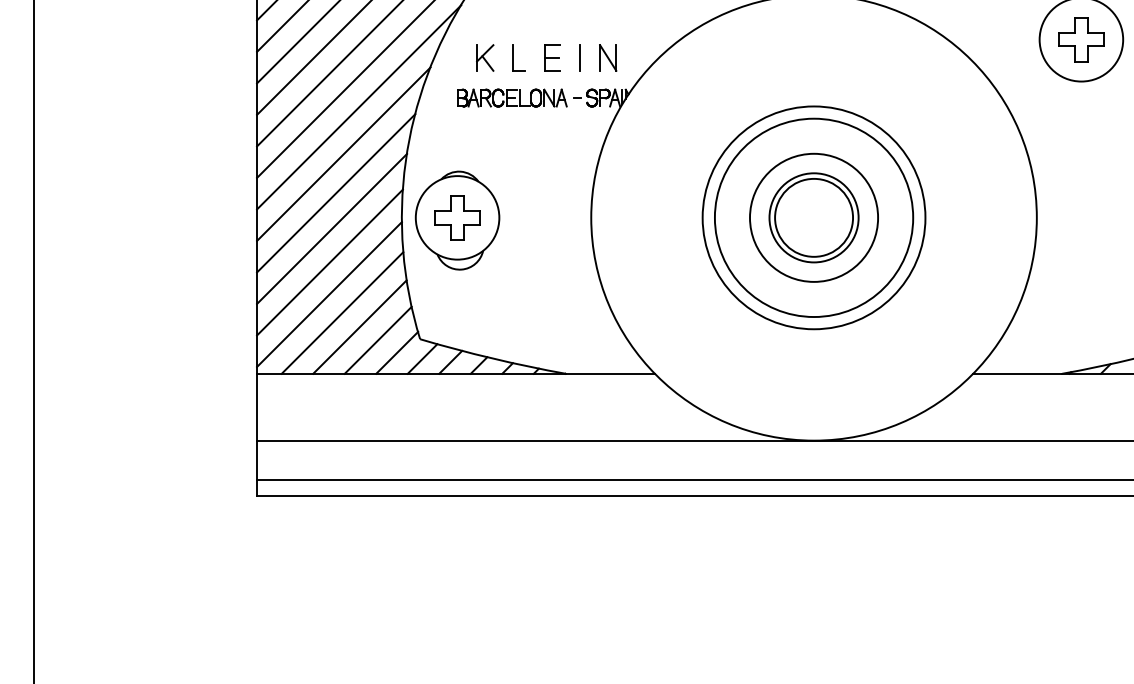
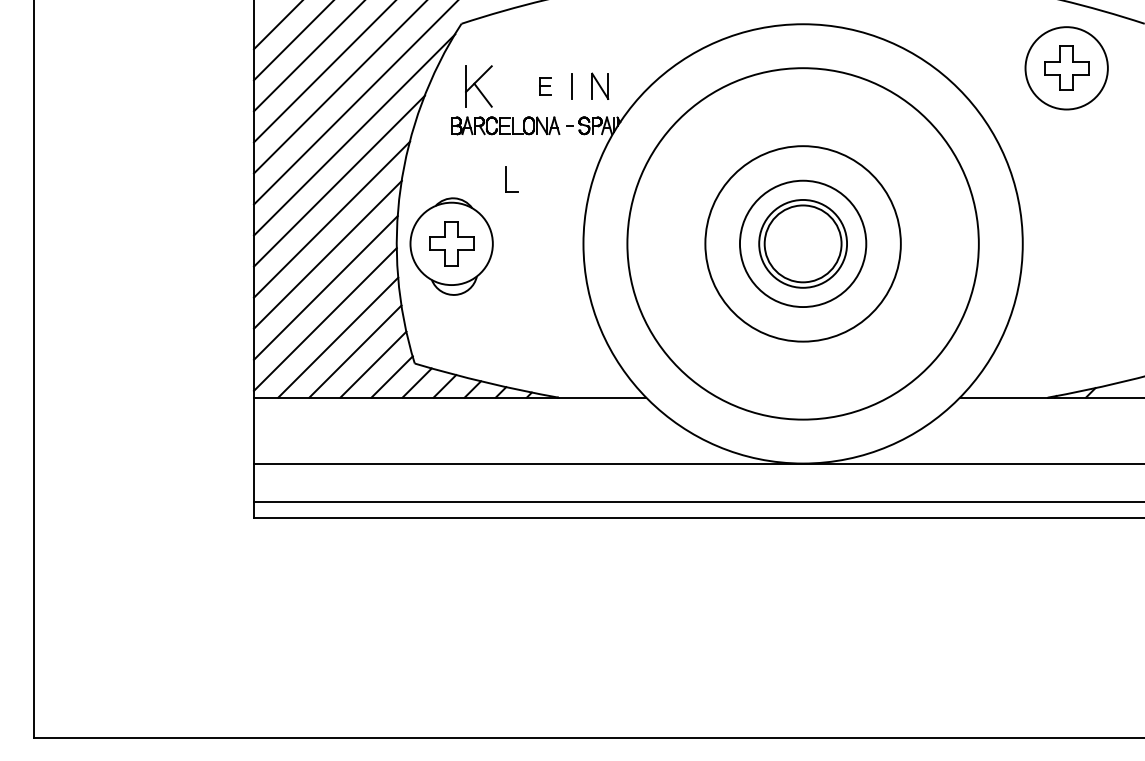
part: (484, 57) -> (478, 85), size x1.6
part: (518, 58) -> (511, 179), moved
part: (552, 58) -> (545, 86), size x0.7
circle: (813, 217) -> (802, 243), size x1.6

